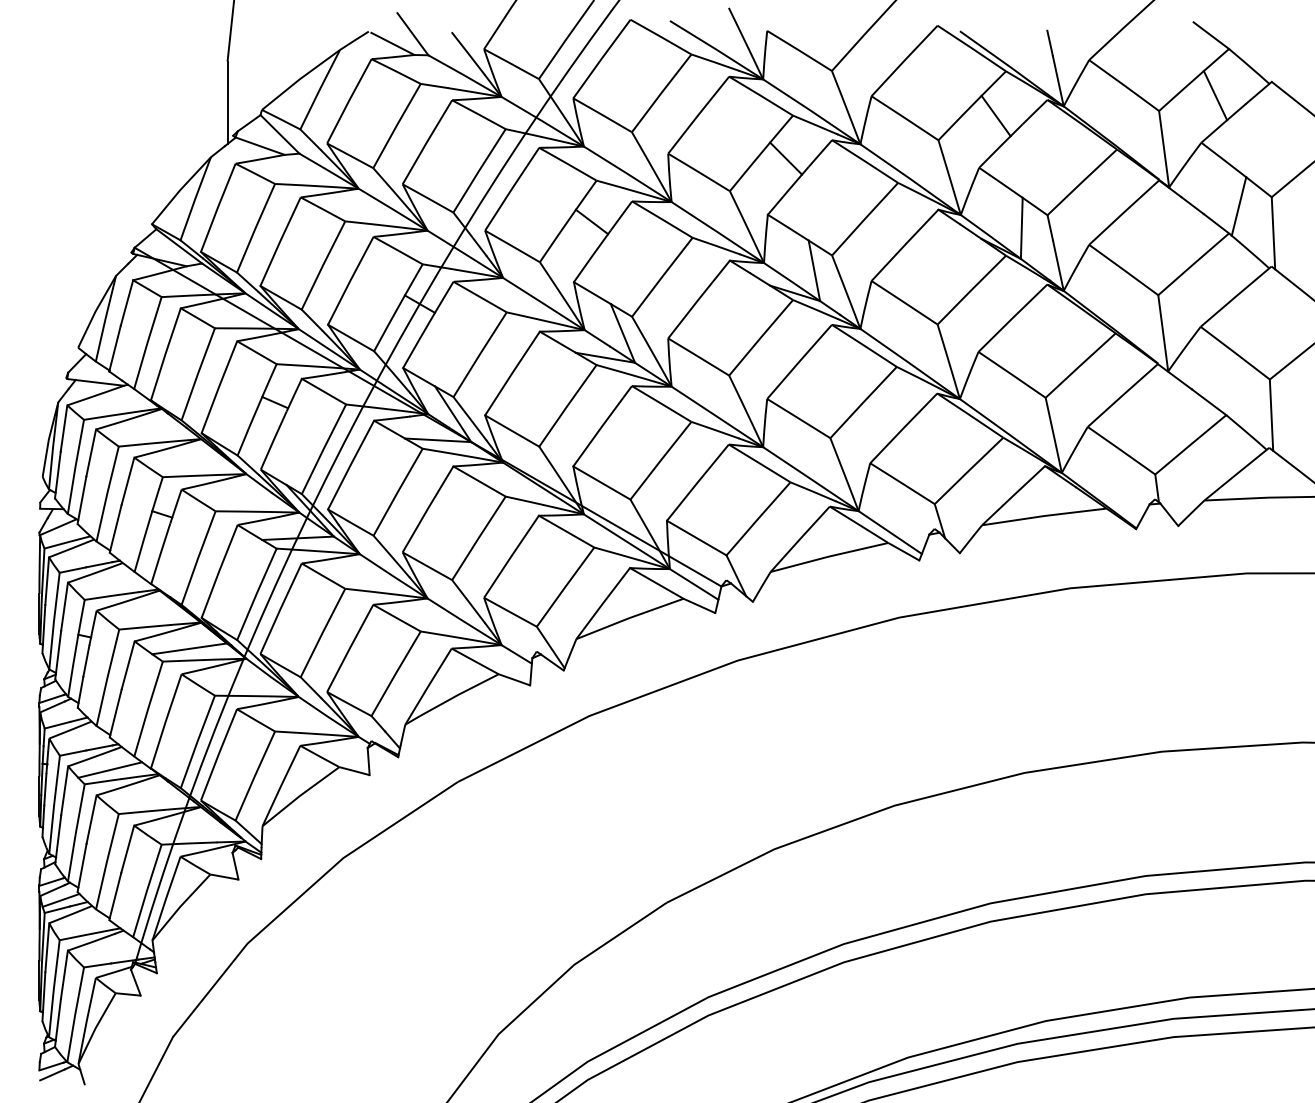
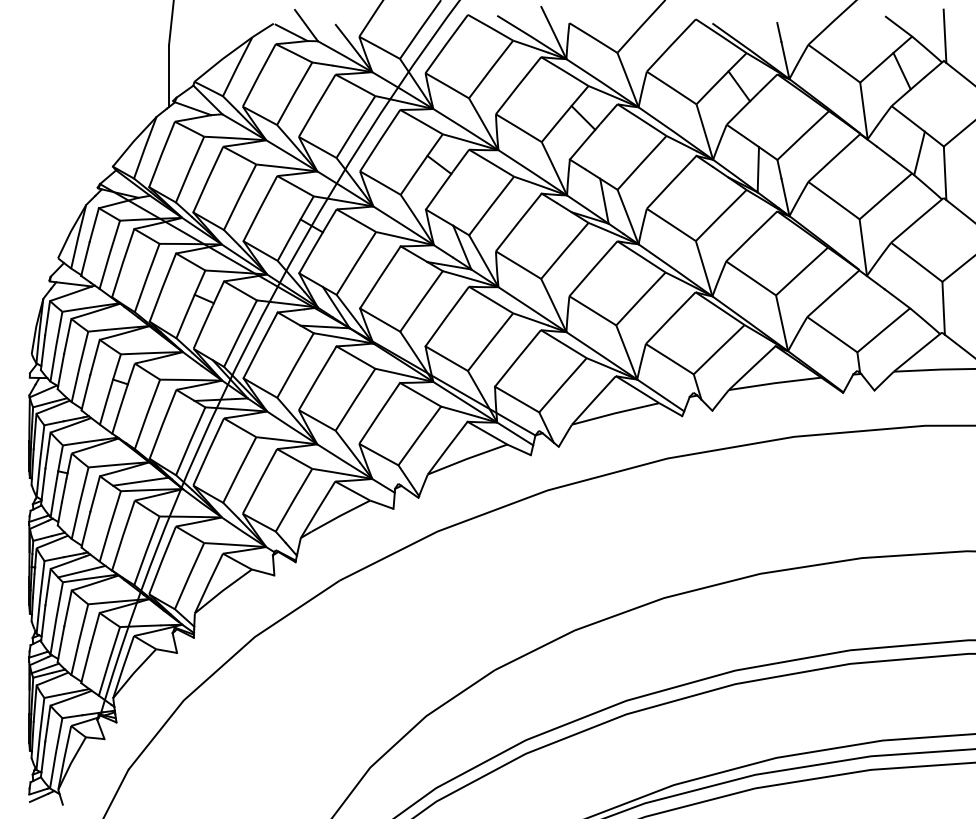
line: (1273, 48) -> (945, 36), added

